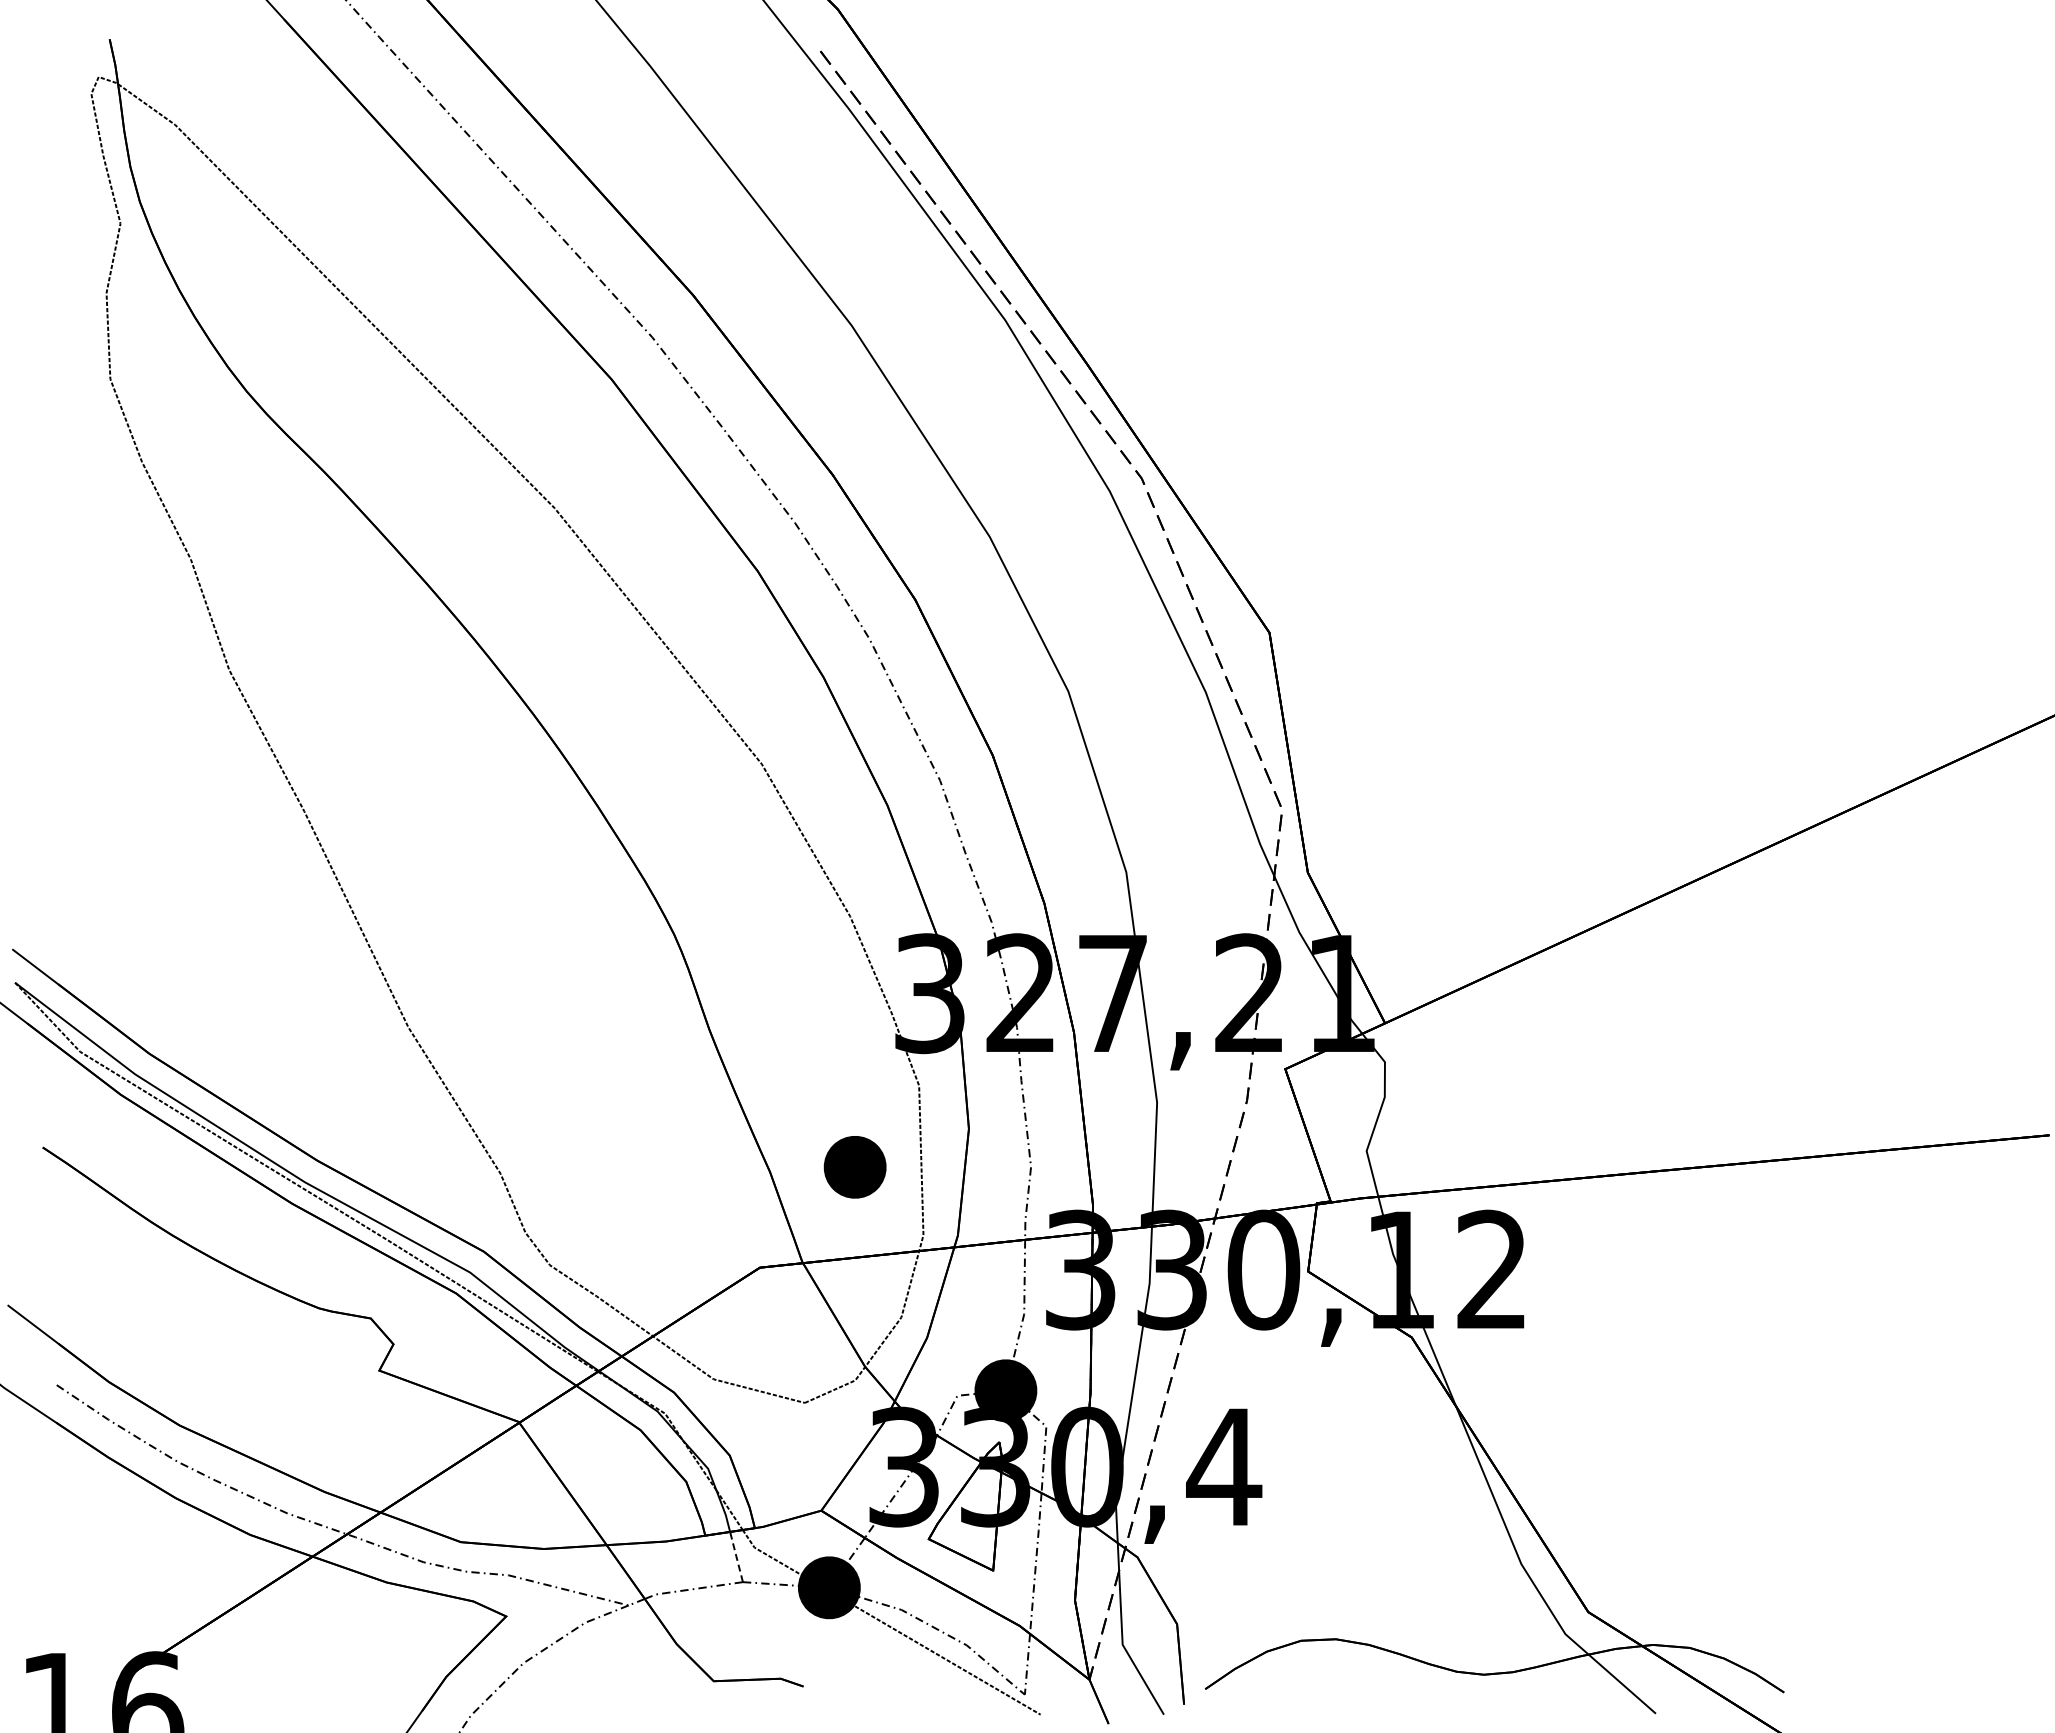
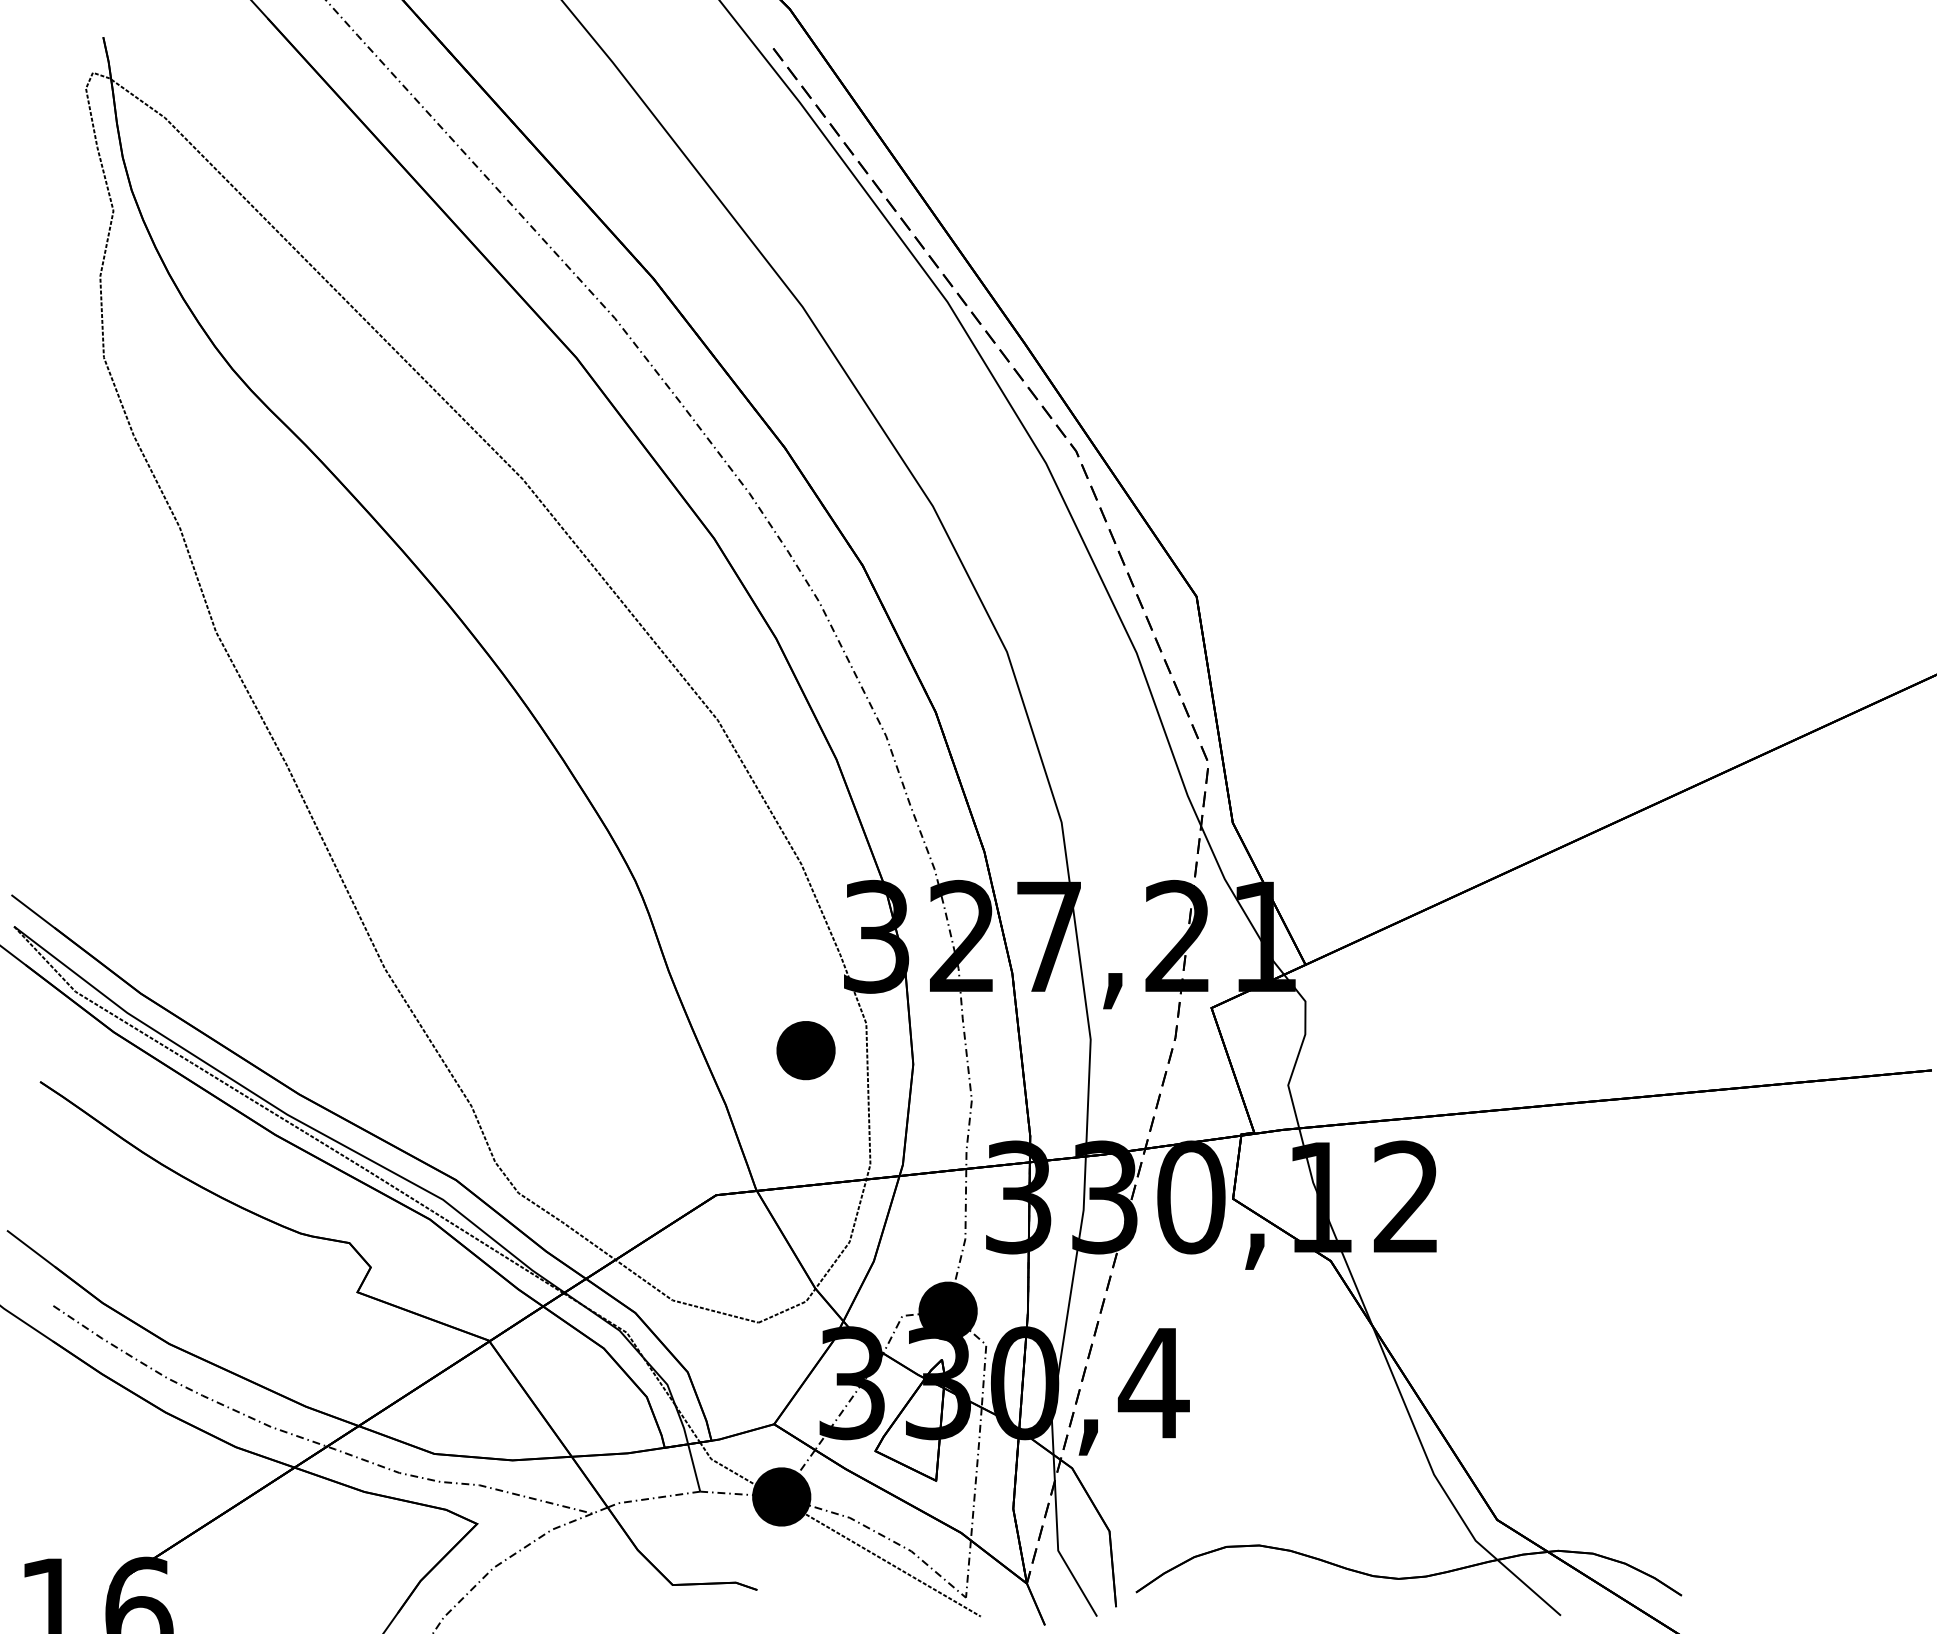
part: (854, 1167) -> (805, 1050), moved
line: (736, 1556) -> (694, 1467), dashed -> solid

